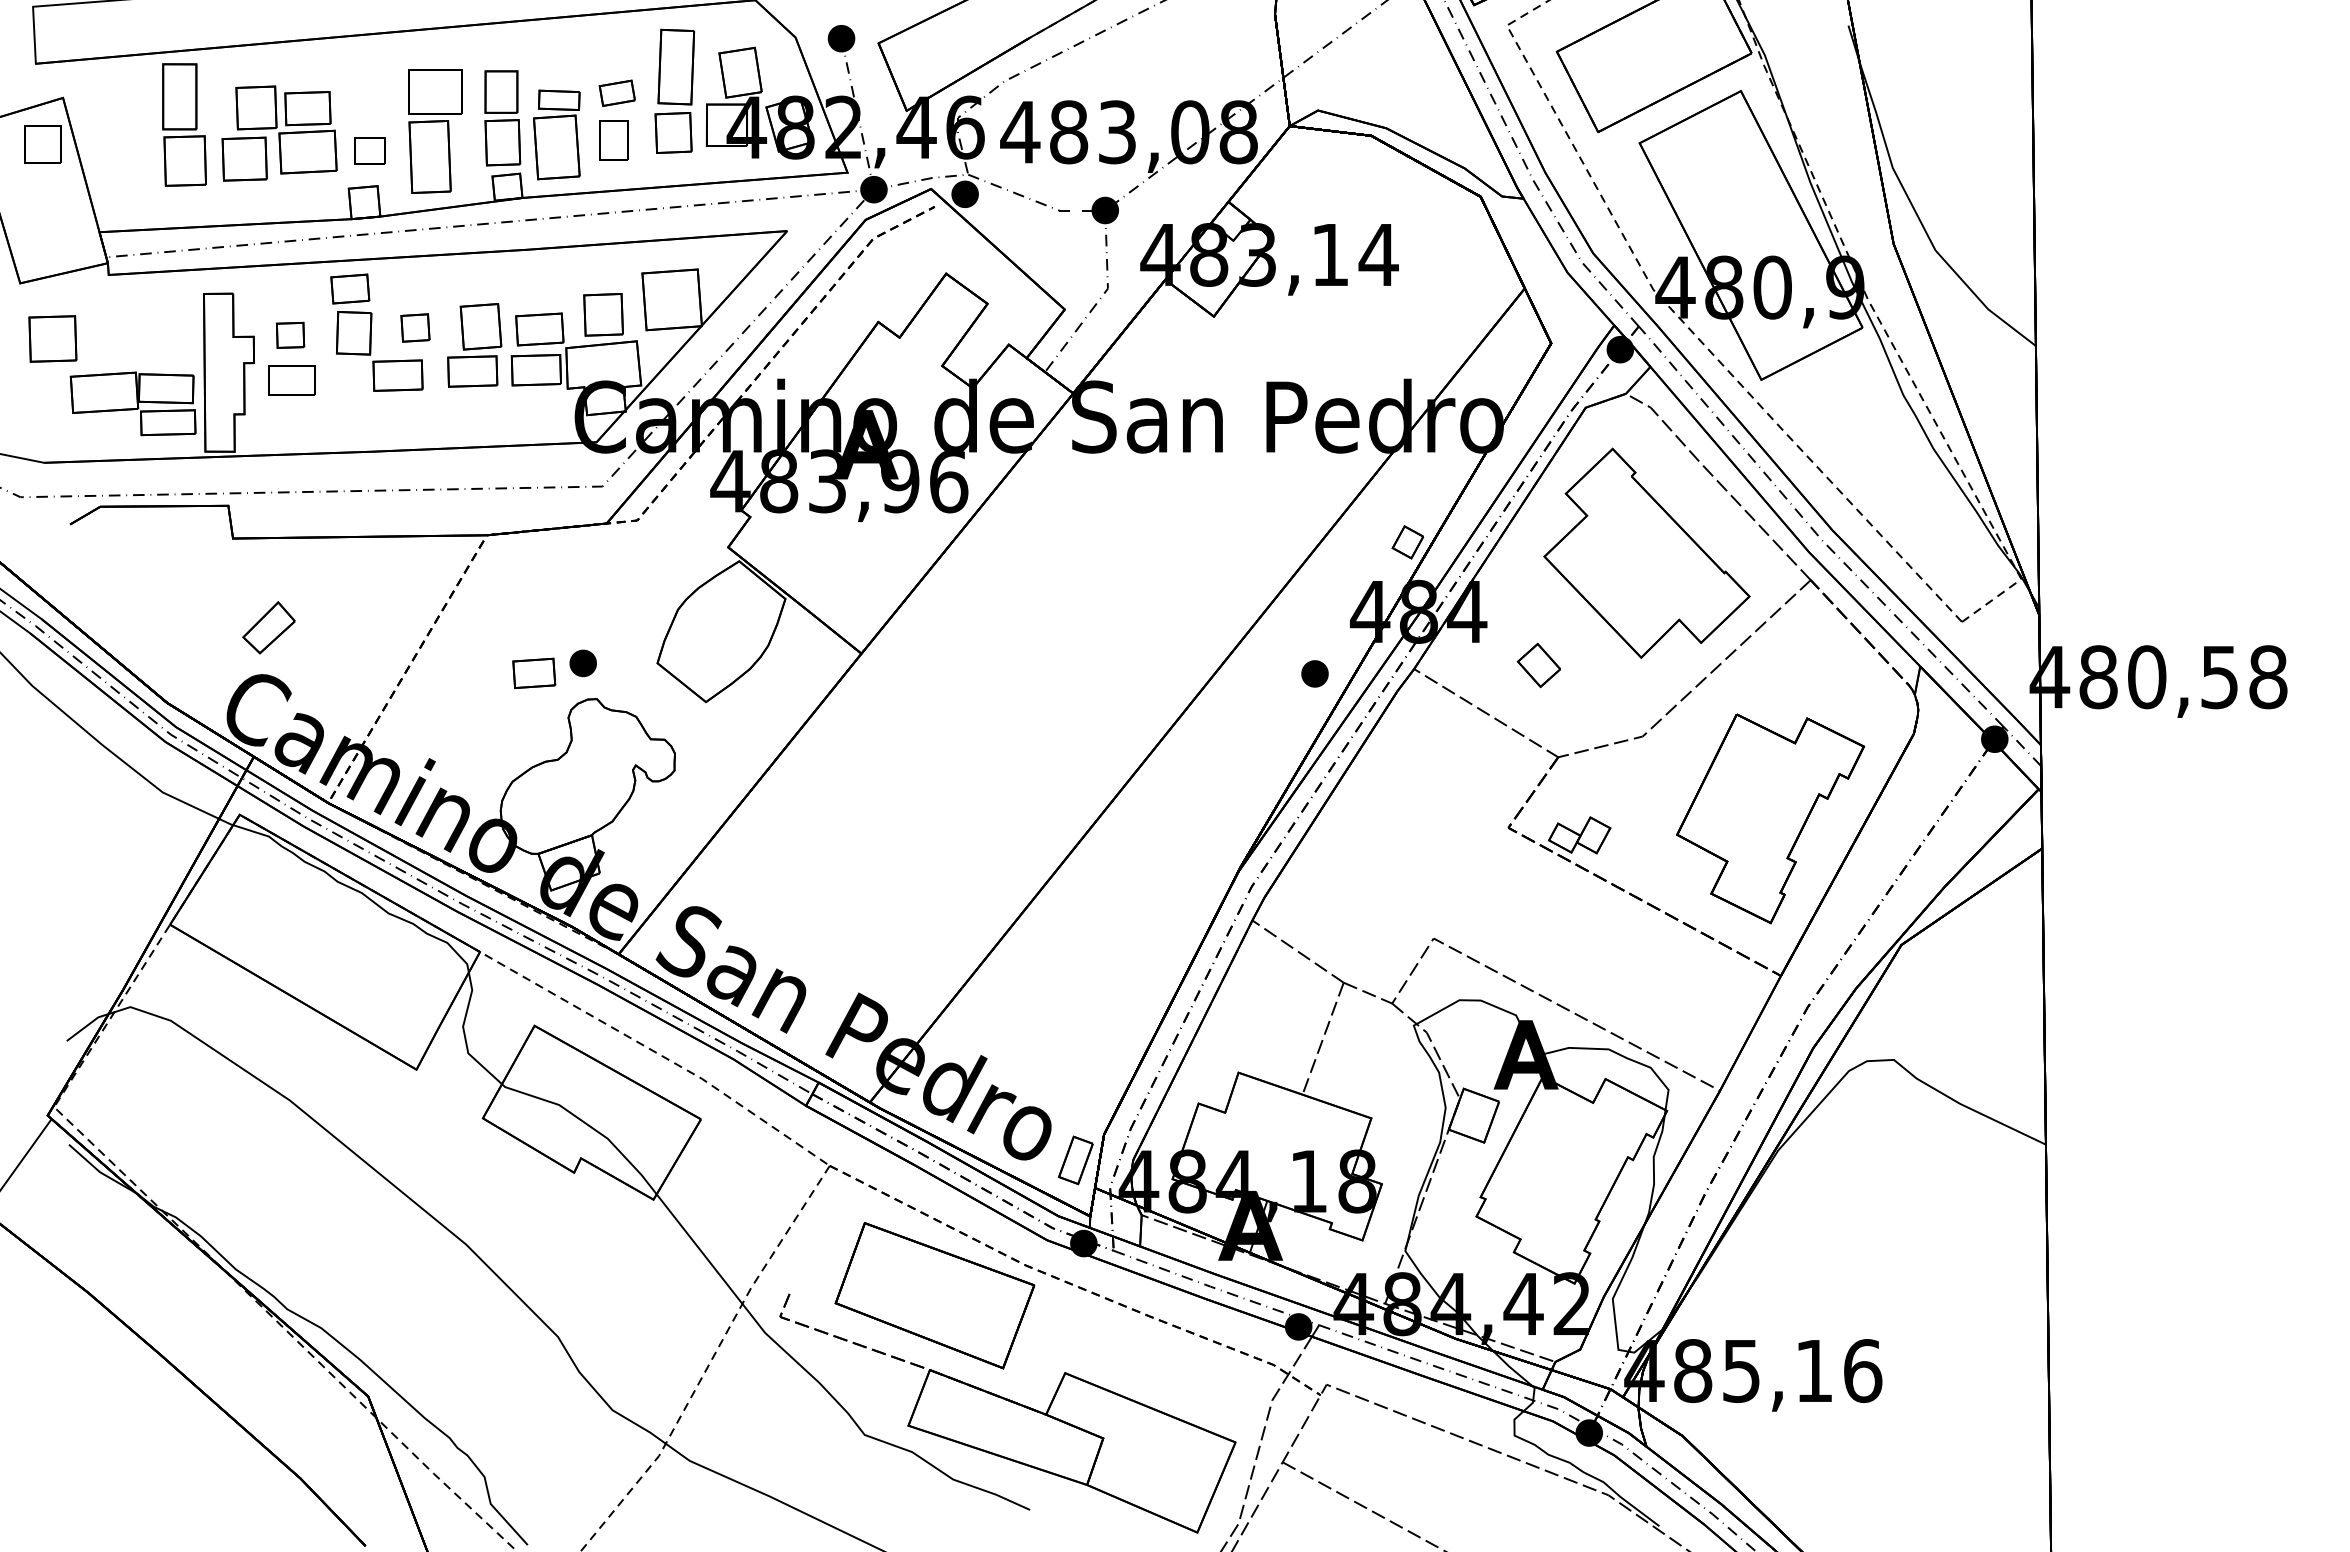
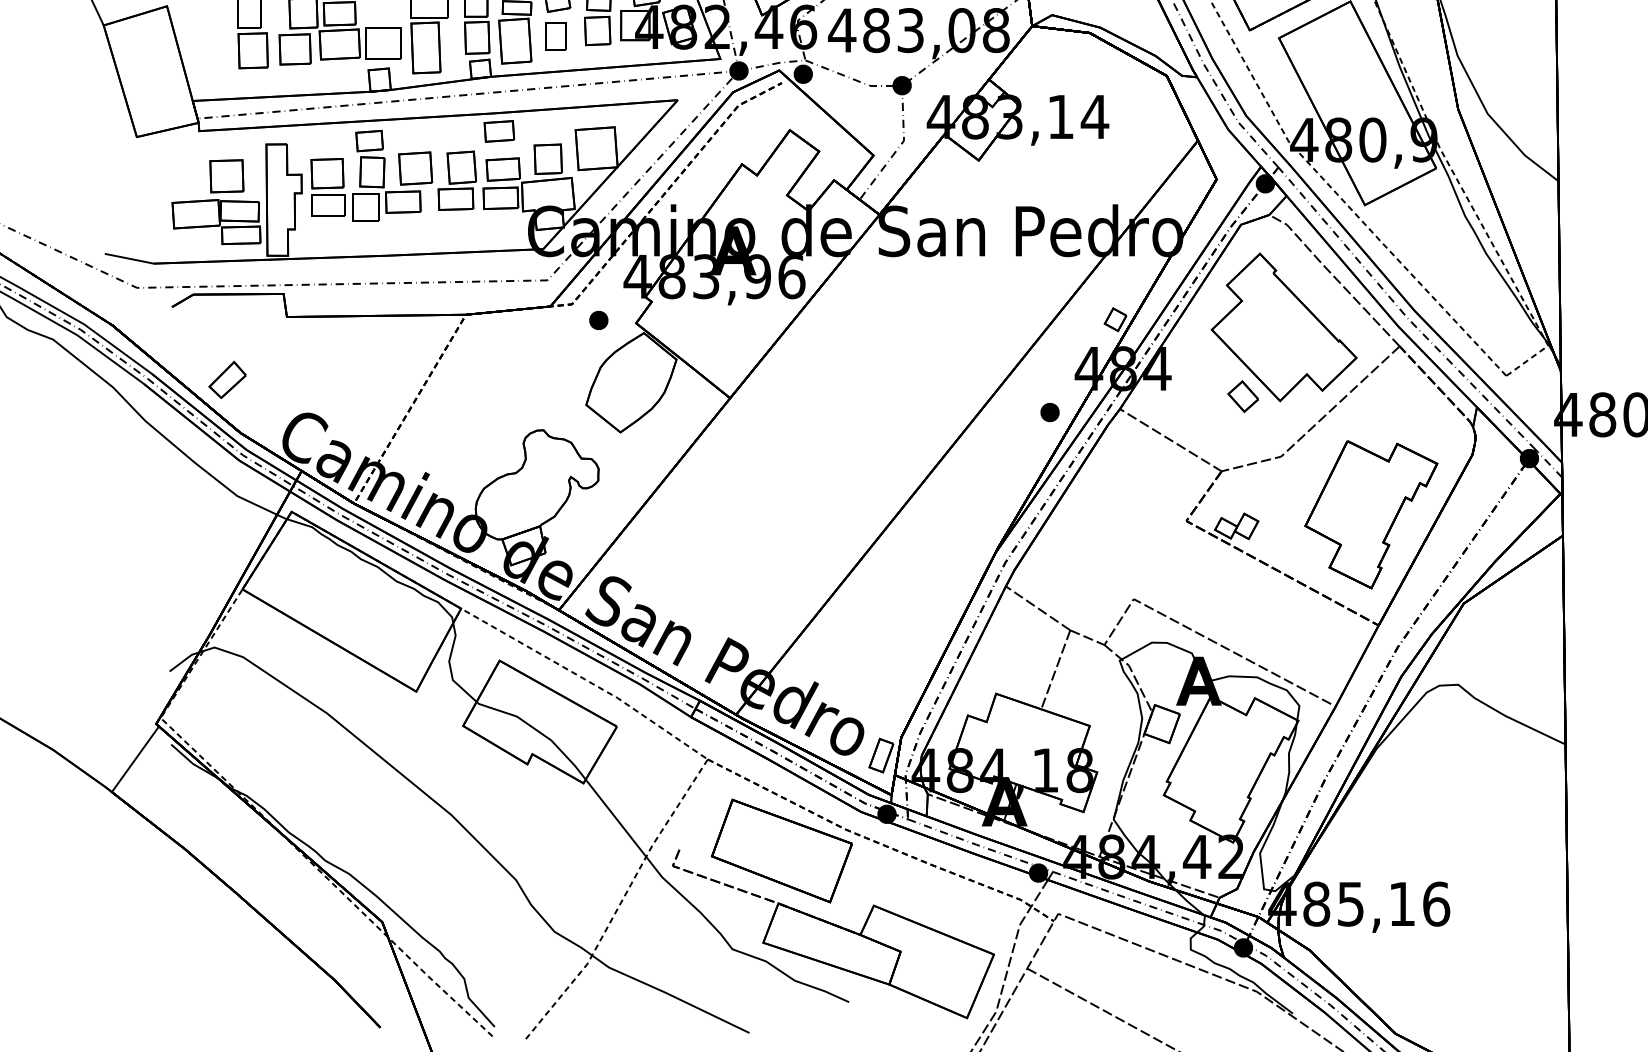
part: (42, 144) -> (365, 207), moved
part: (369, 150) -> (383, 43), size x1.67
part: (415, 327) -> (415, 168), size x1.67
part: (290, 335) -> (327, 173), size x1.67
part: (52, 338) -> (226, 175), moved
part: (268, 627) -> (227, 379), moved
part: (582, 663) -> (598, 320), moved
part: (1538, 665) -> (1242, 396), moved
part: (534, 673) -> (499, 131), moved

